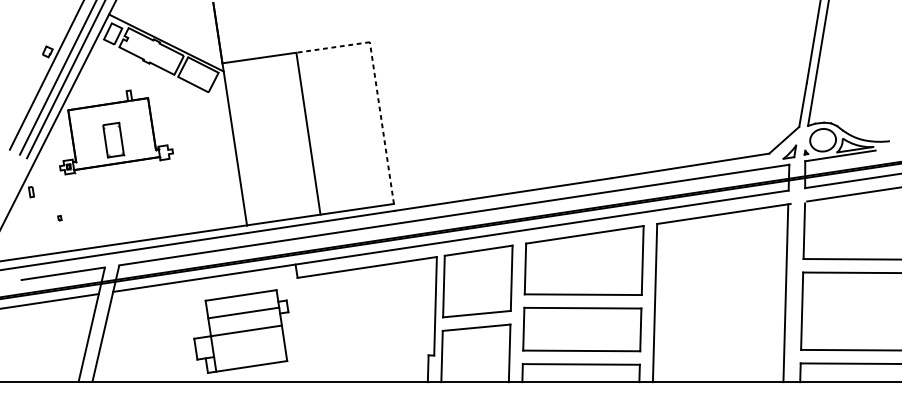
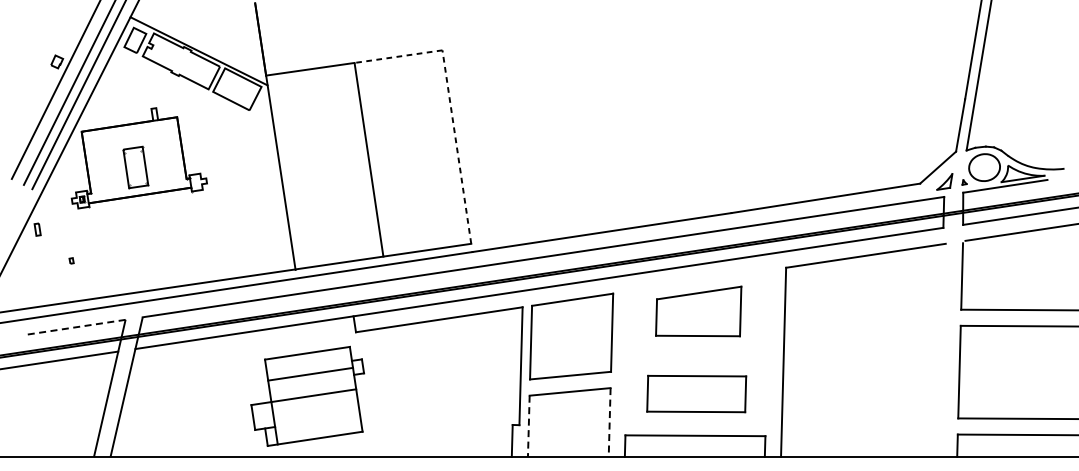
part: (583, 260) -> (698, 311), size x0.6
line: (63, 273) -> (75, 327), solid -> dashed
line: (785, 293) -> (939, 350), removed
part: (582, 329) -> (696, 393), size x0.7
part: (241, 330) -> (307, 395), moved
line: (509, 354) -> (609, 423), solid -> dashed
line: (441, 356) -> (528, 426), solid -> dashed

